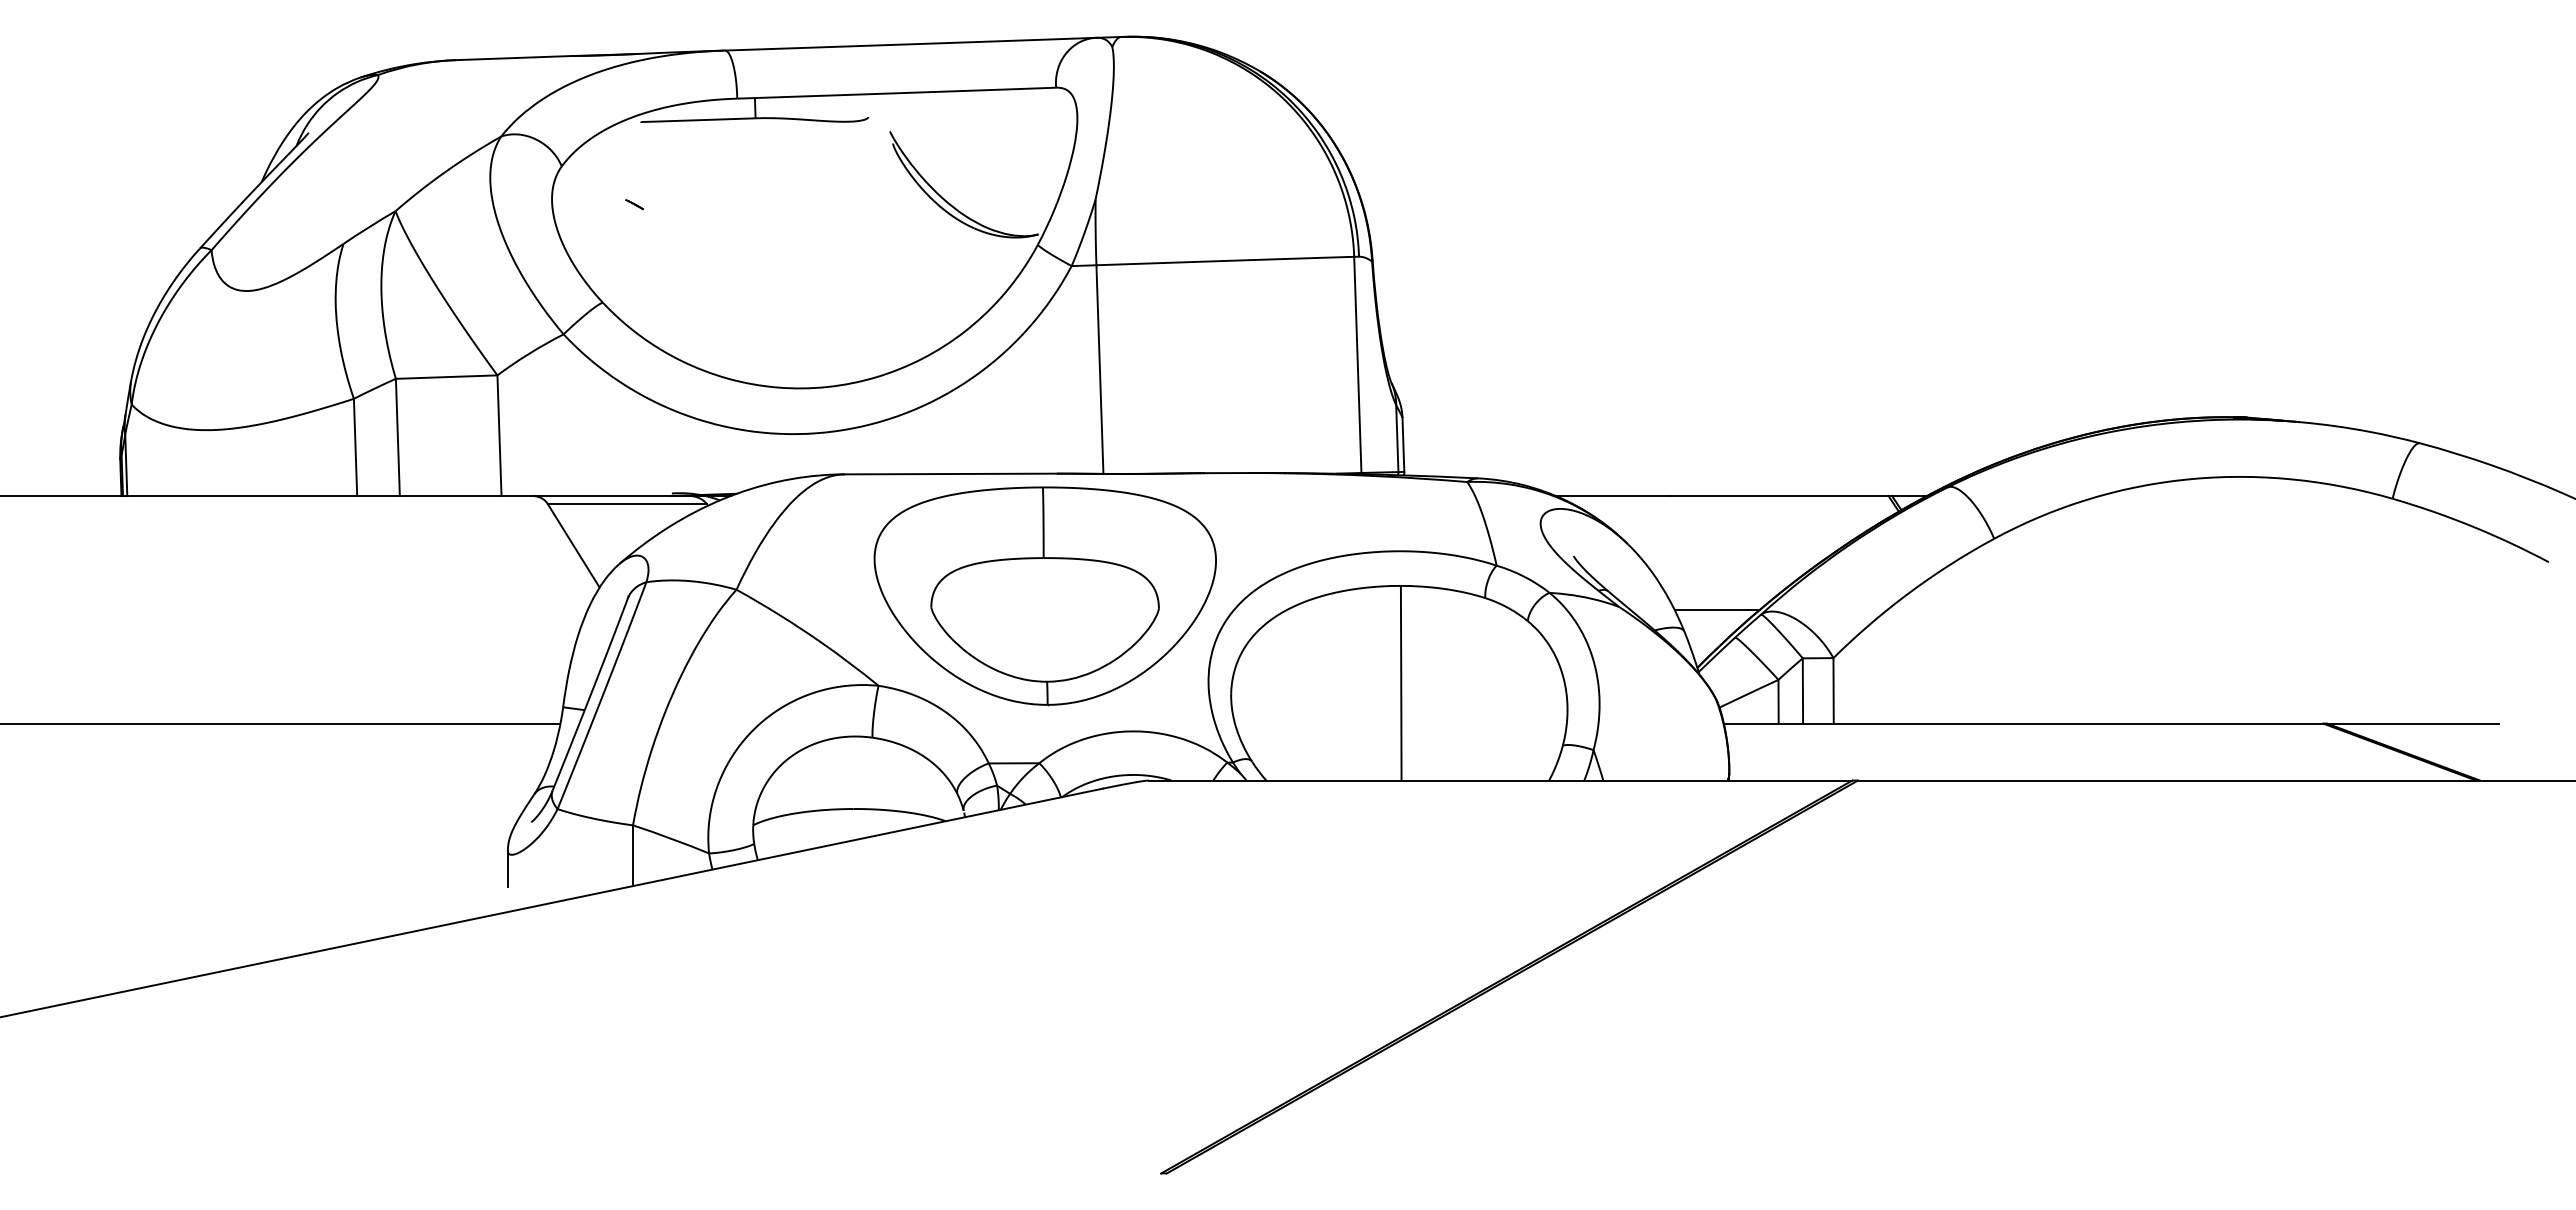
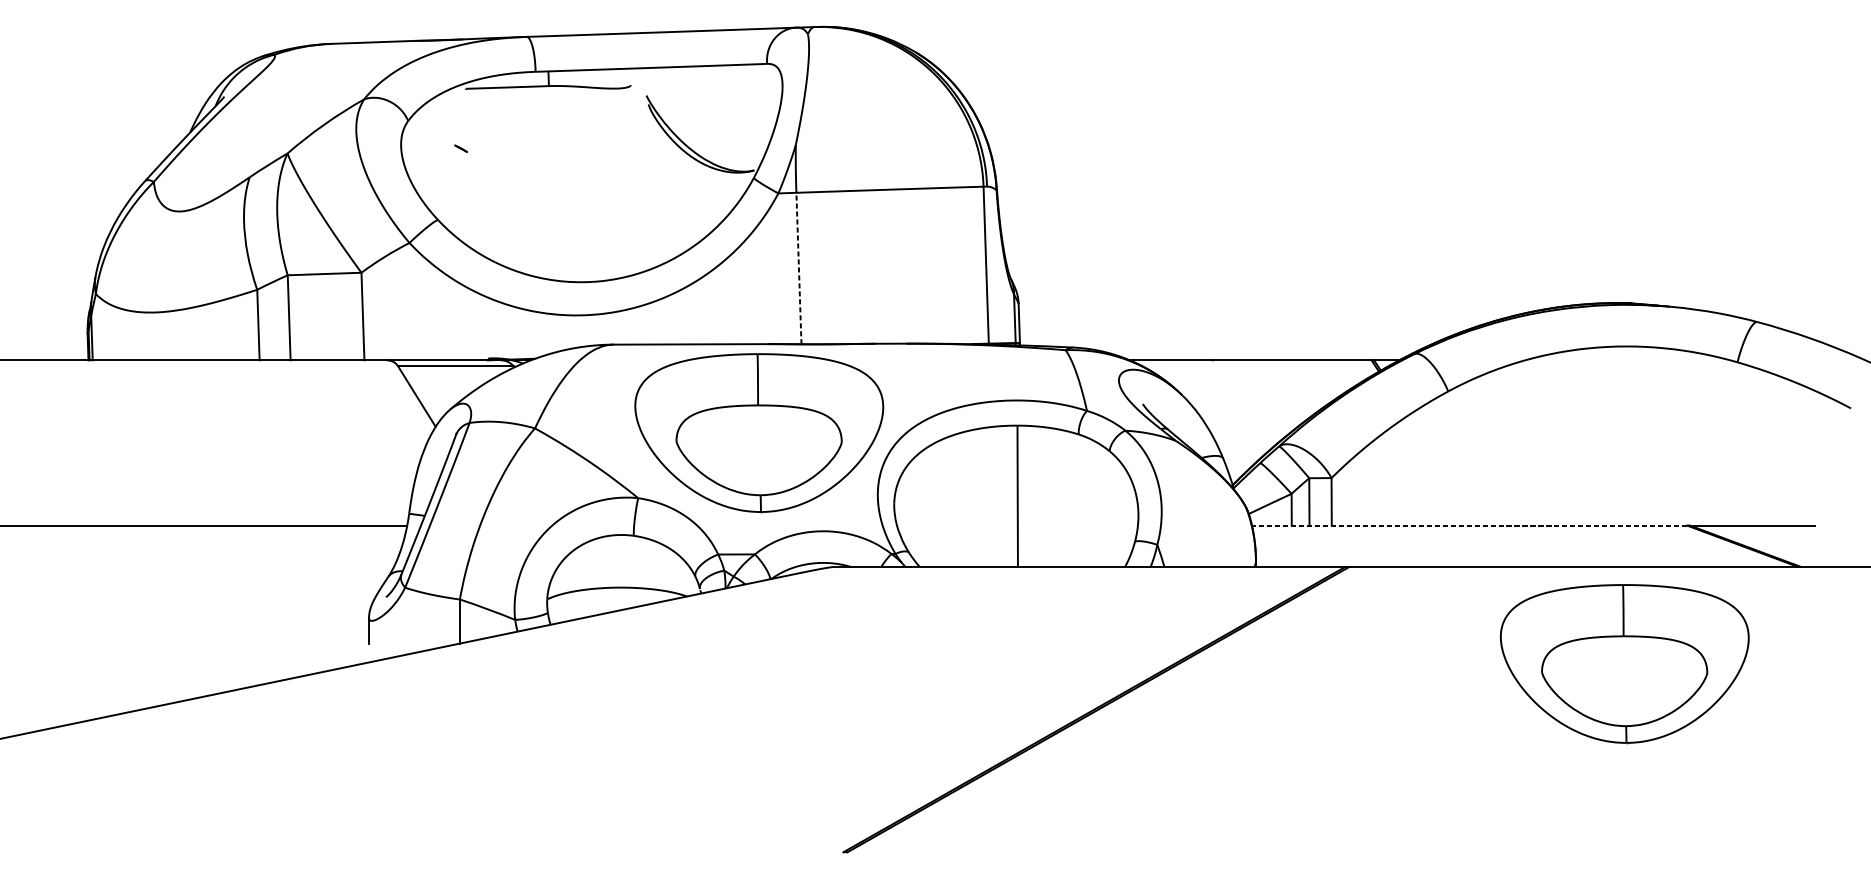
line: (1099, 369) -> (798, 268), solid -> dashed
line: (1716, 609) -> (1246, 442), removed
line: (2023, 723) -> (1469, 525), solid -> dashed
part: (2236, 914) -> (1624, 664), added

